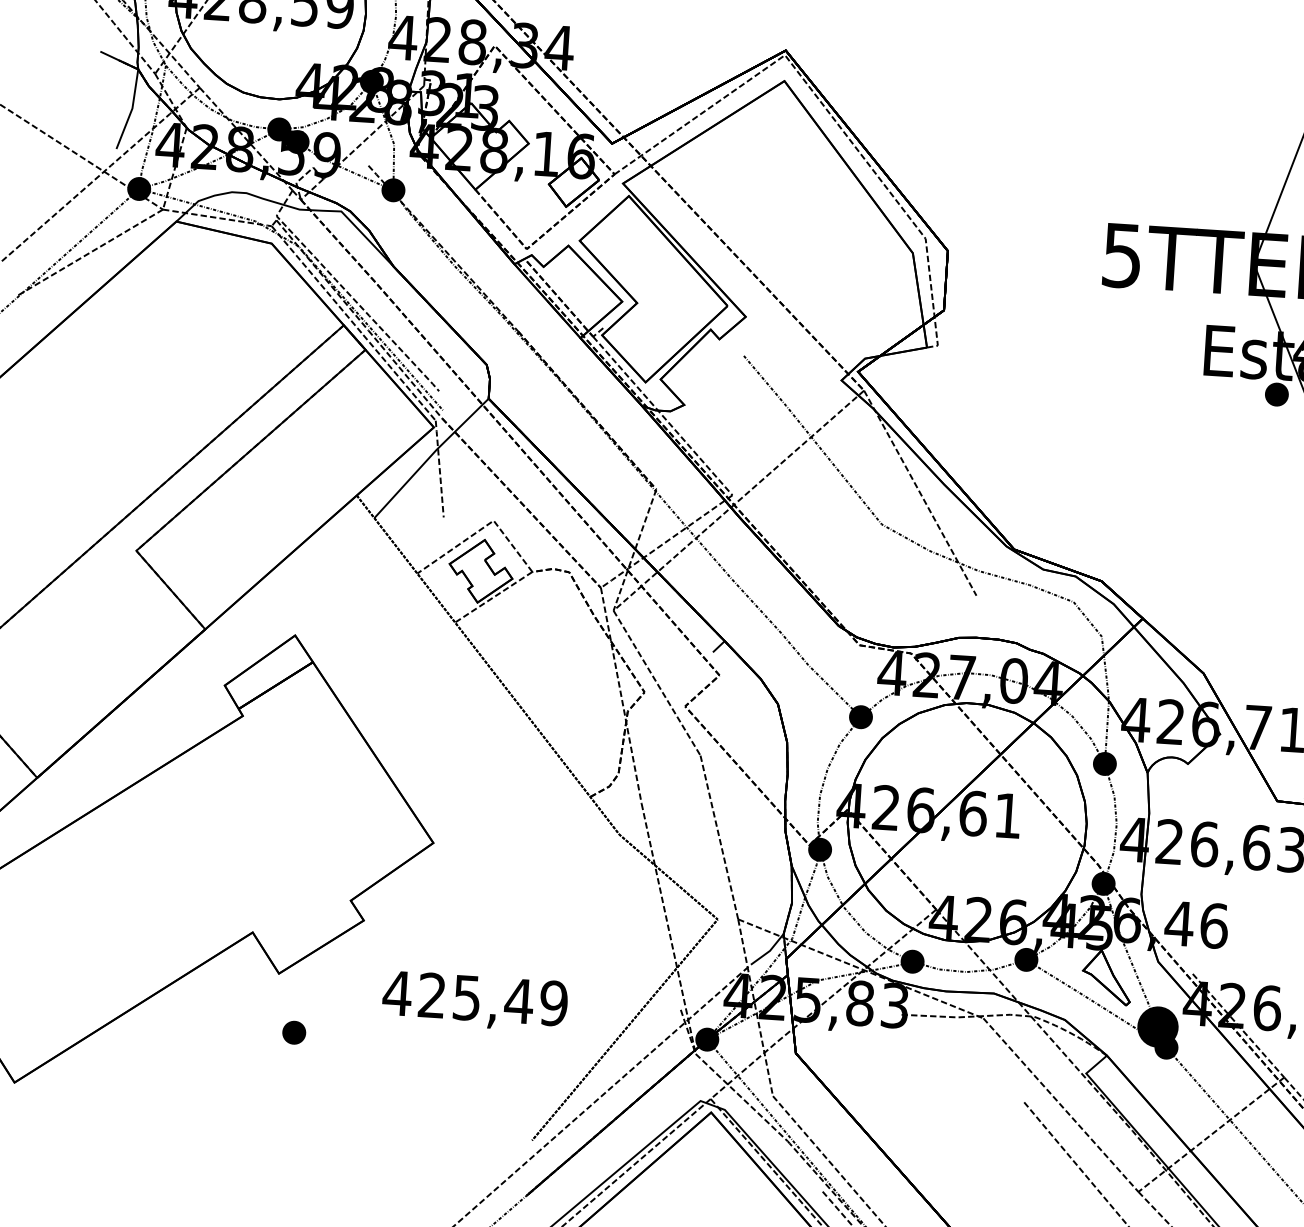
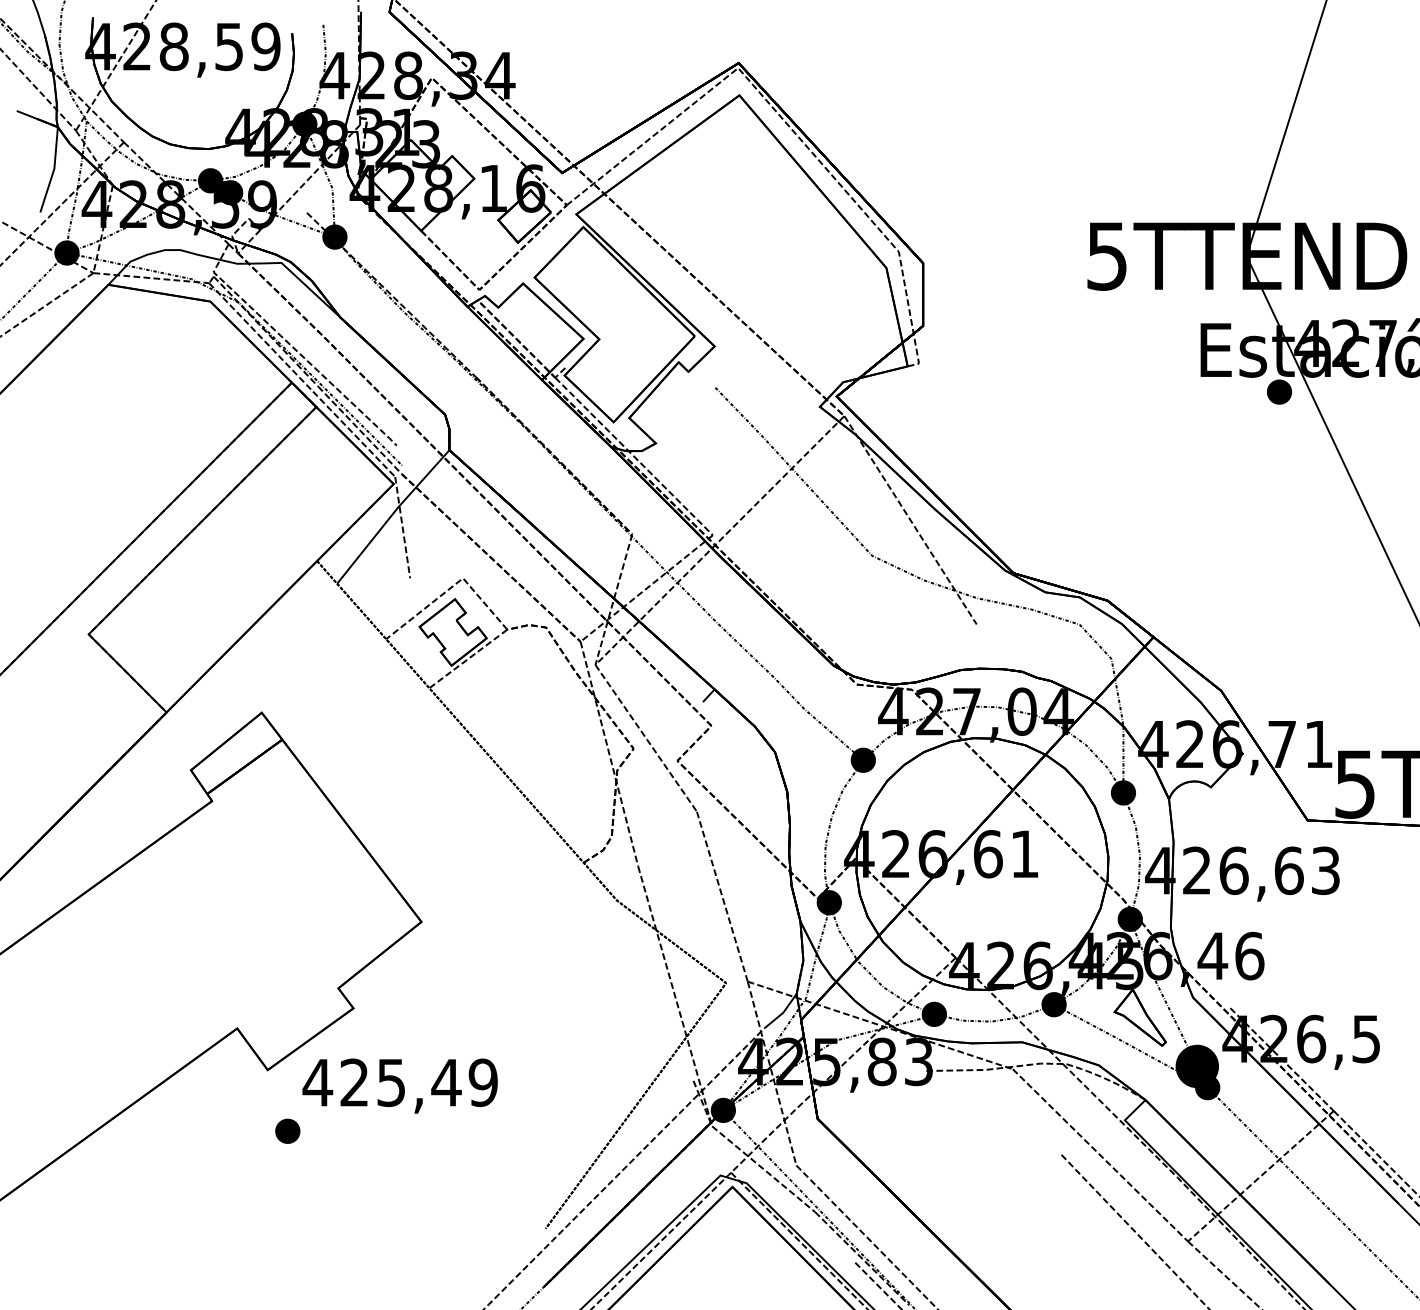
text: (474, 1000) -> (399, 1085), moved

